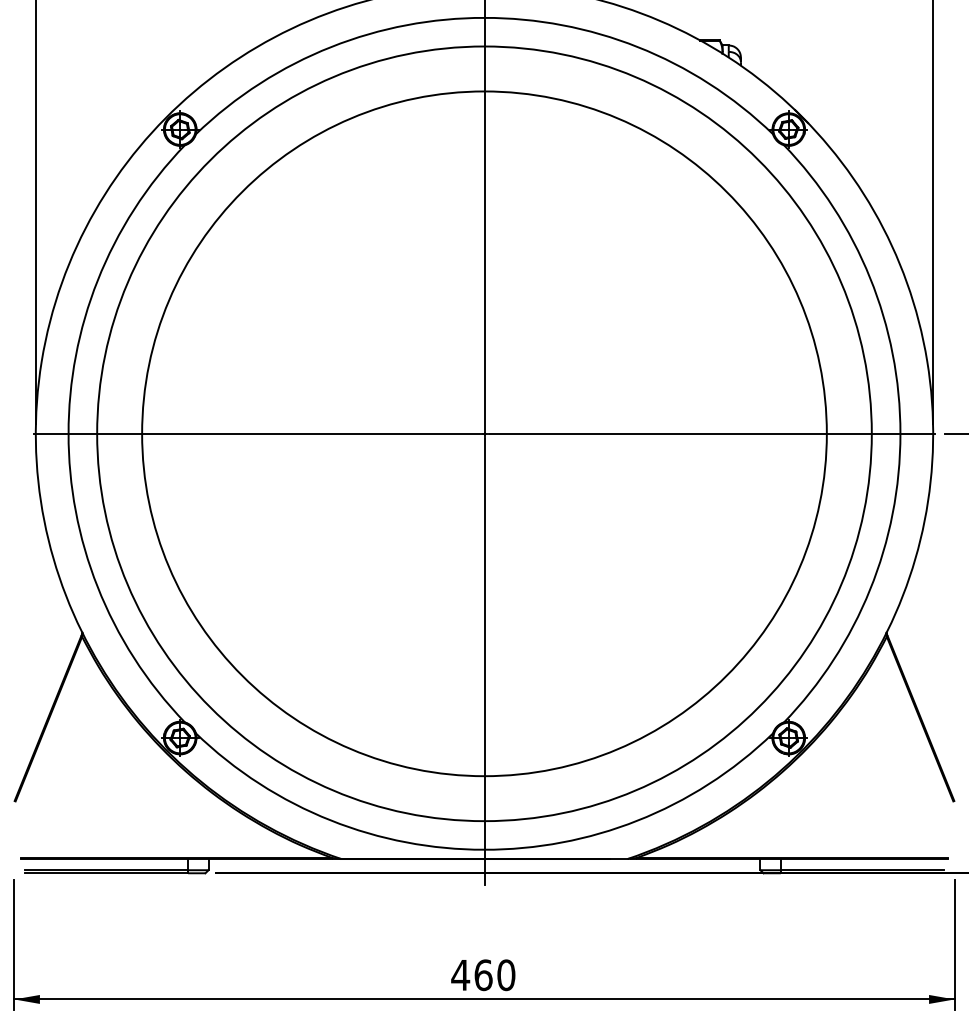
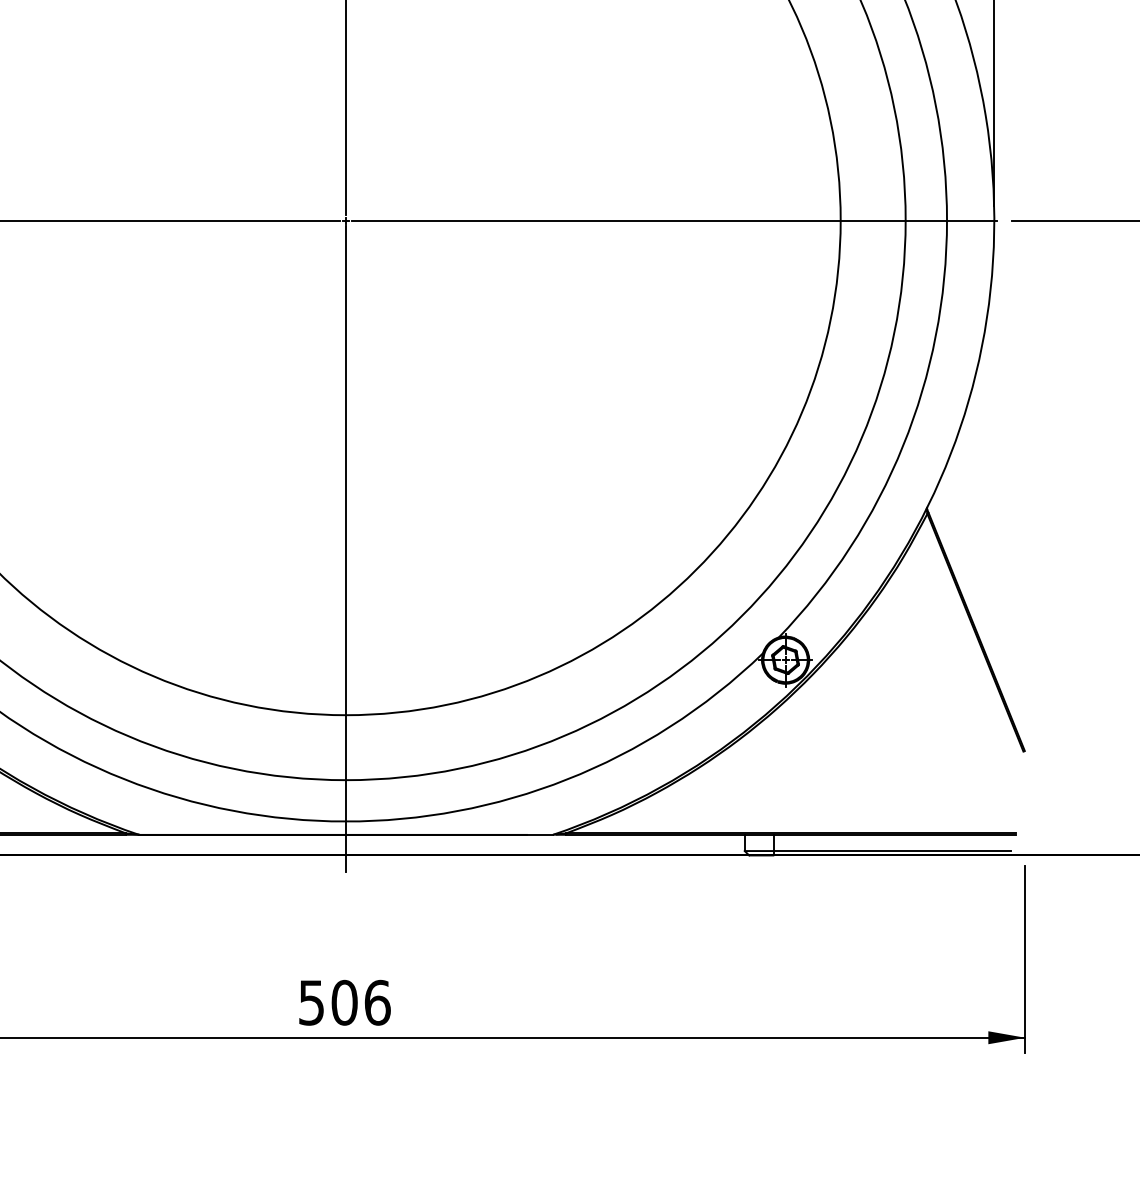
text: (483, 975) -> (344, 1003), 460 -> 506

